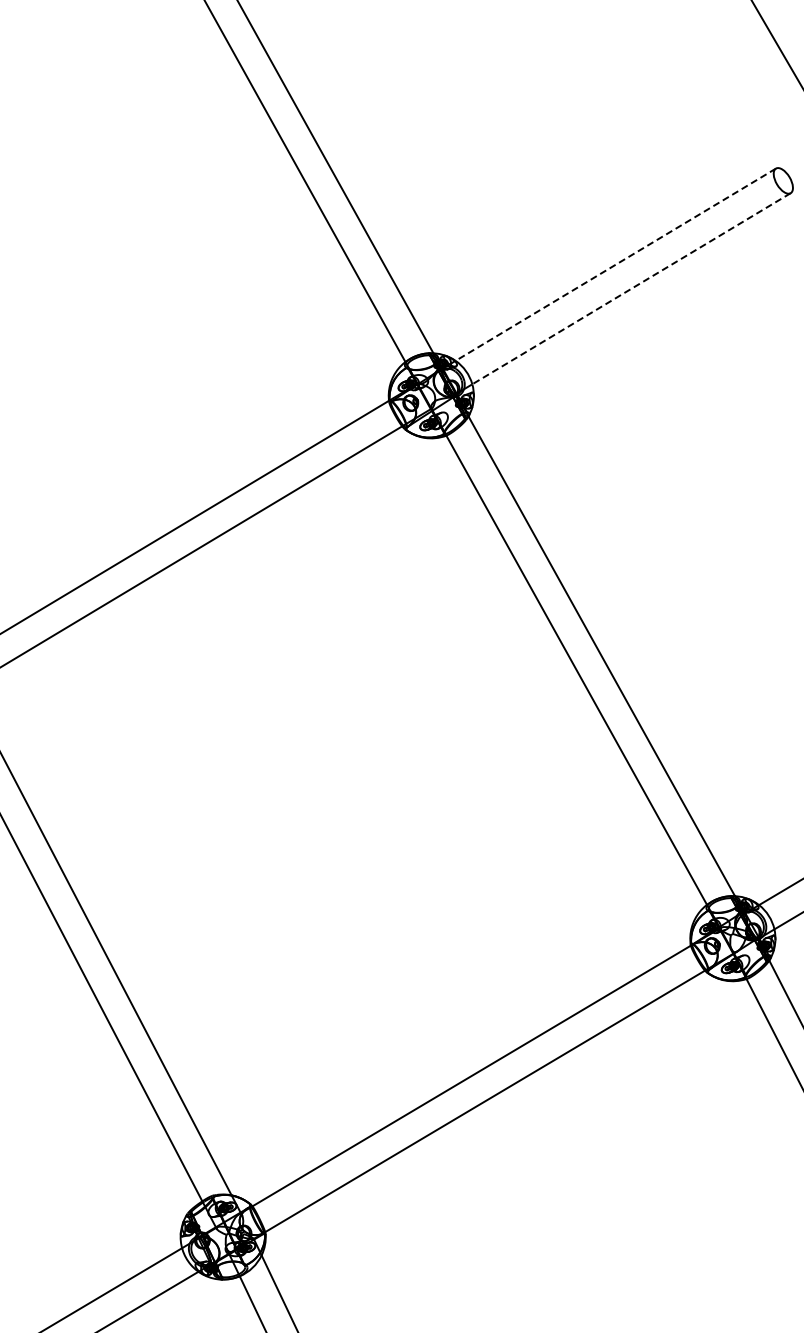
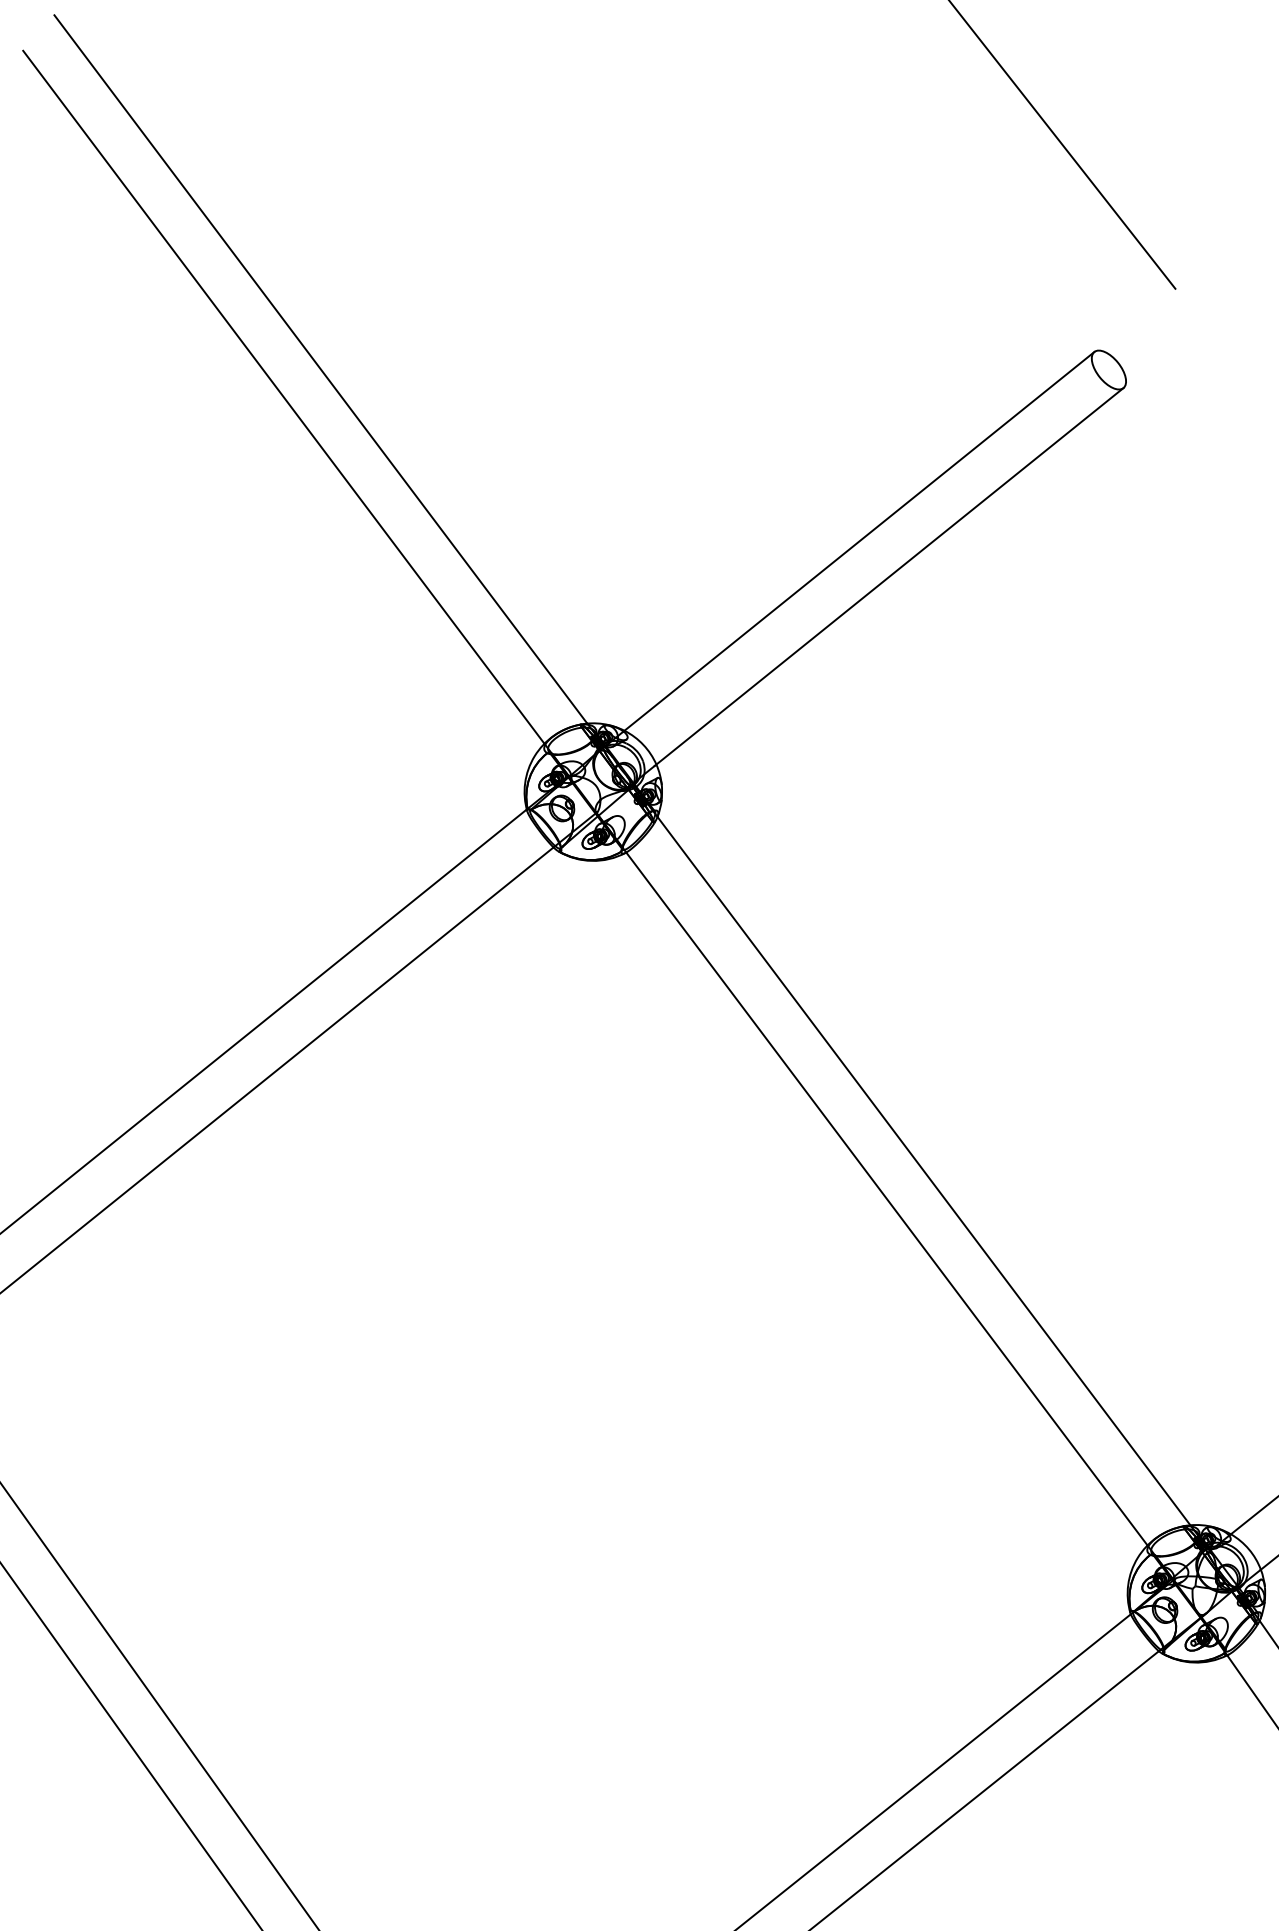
line: (614, 265) -> (857, 542), dashed -> solid
line: (630, 289) -> (888, 577), dashed -> solid

